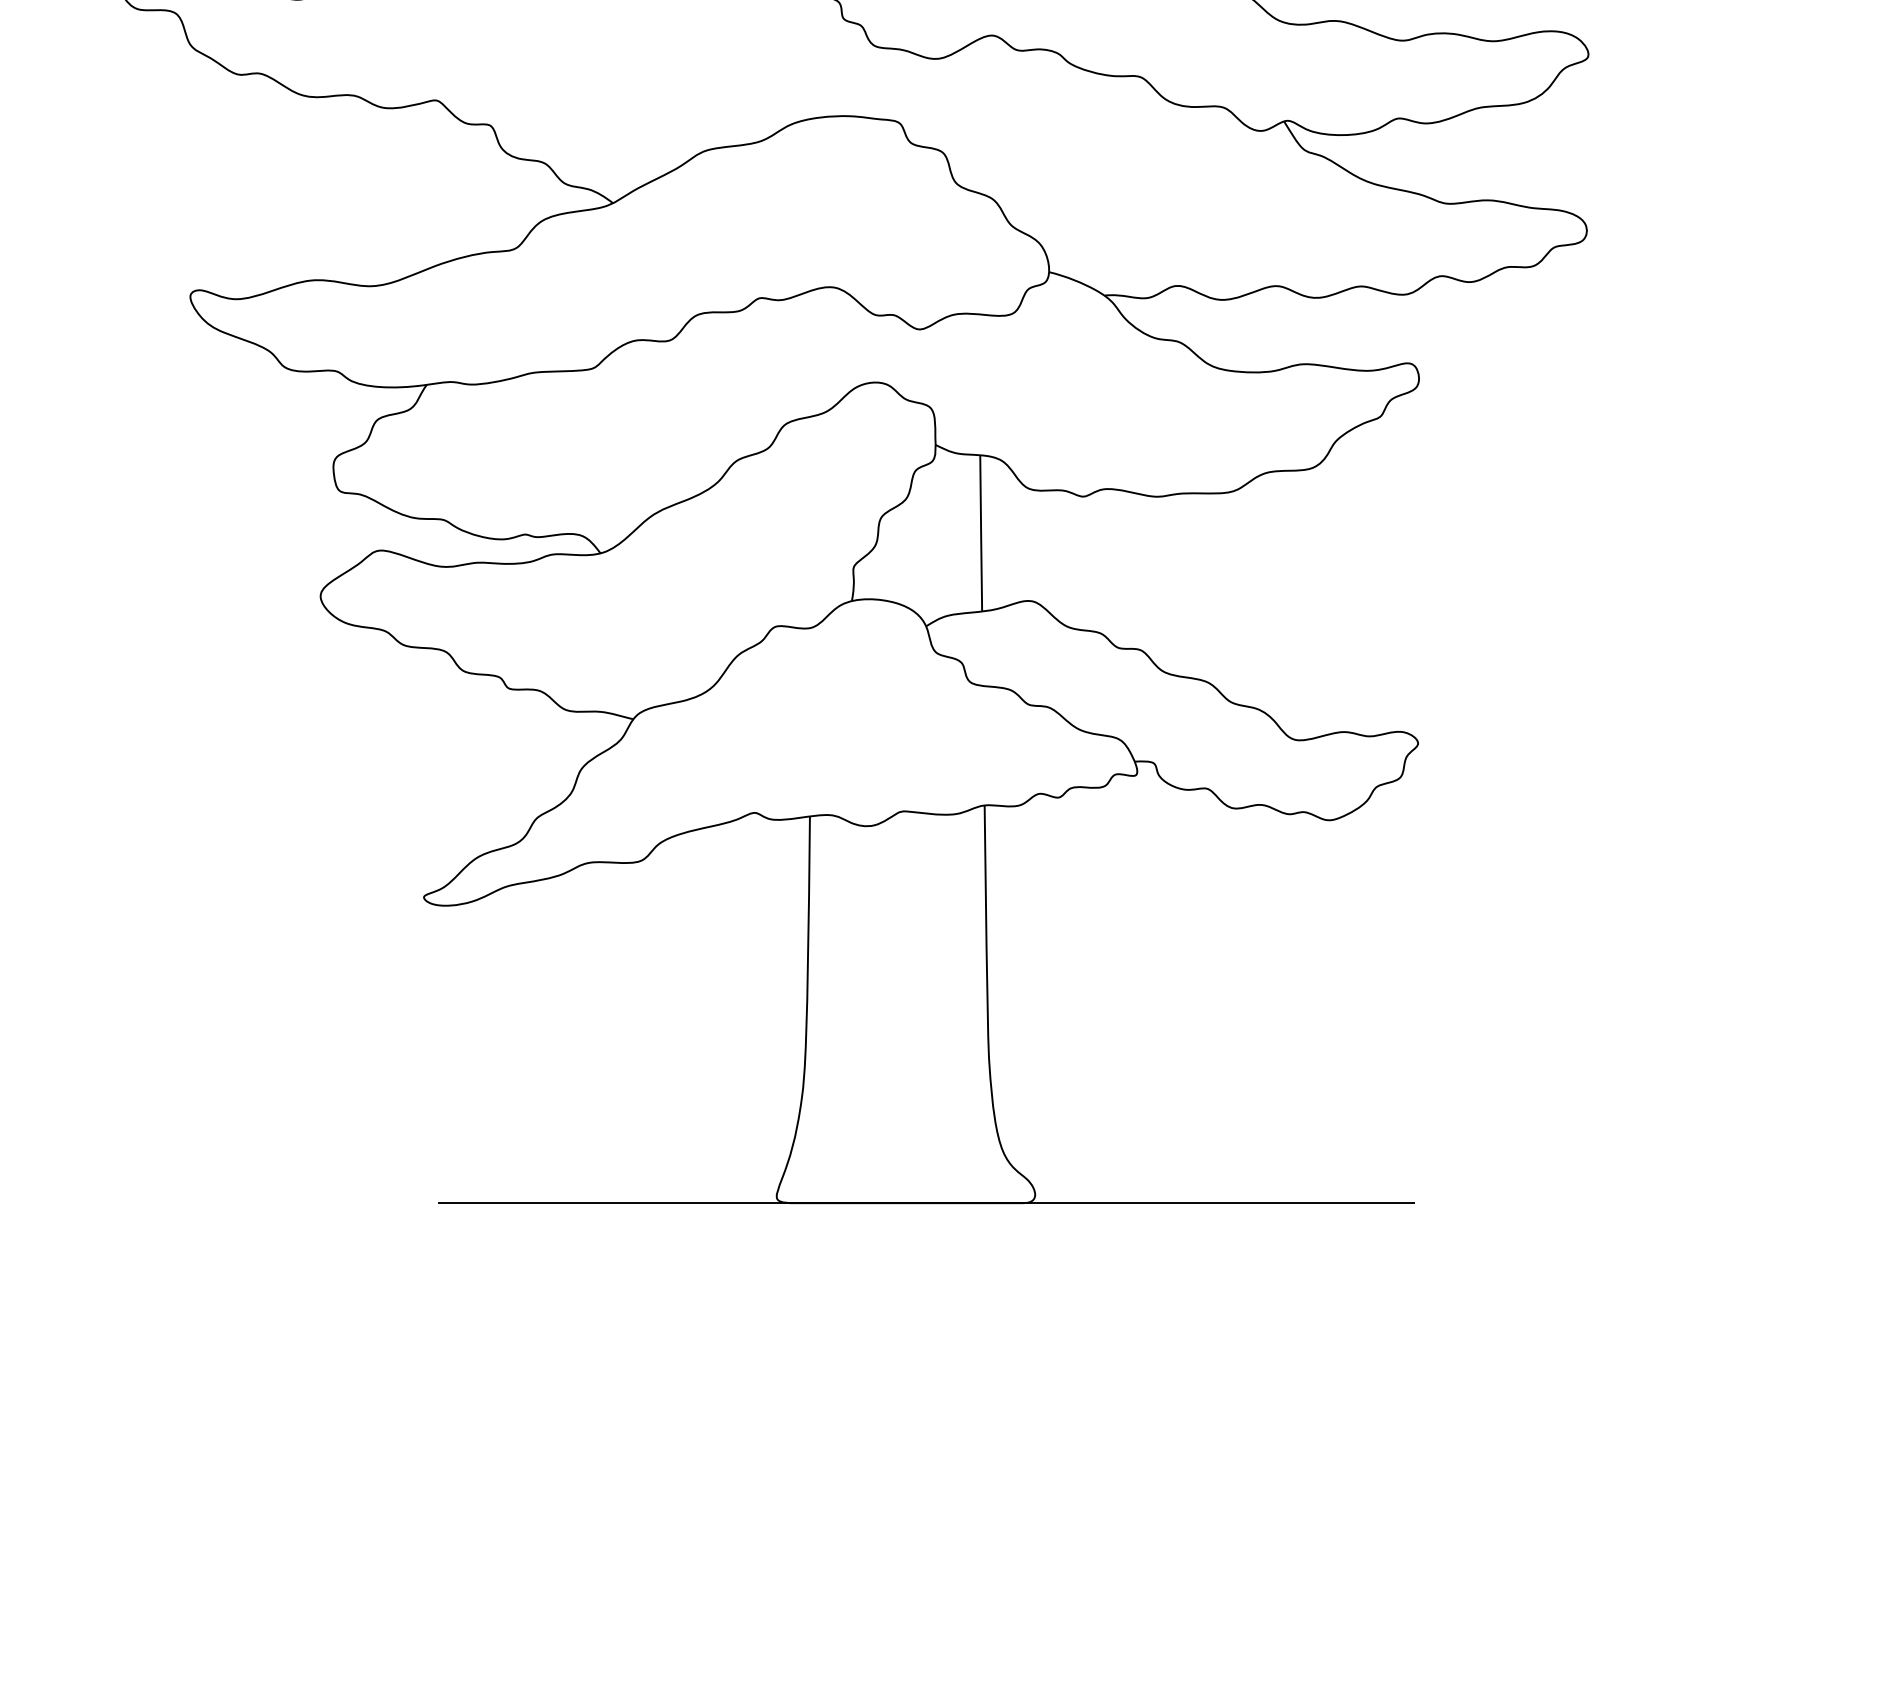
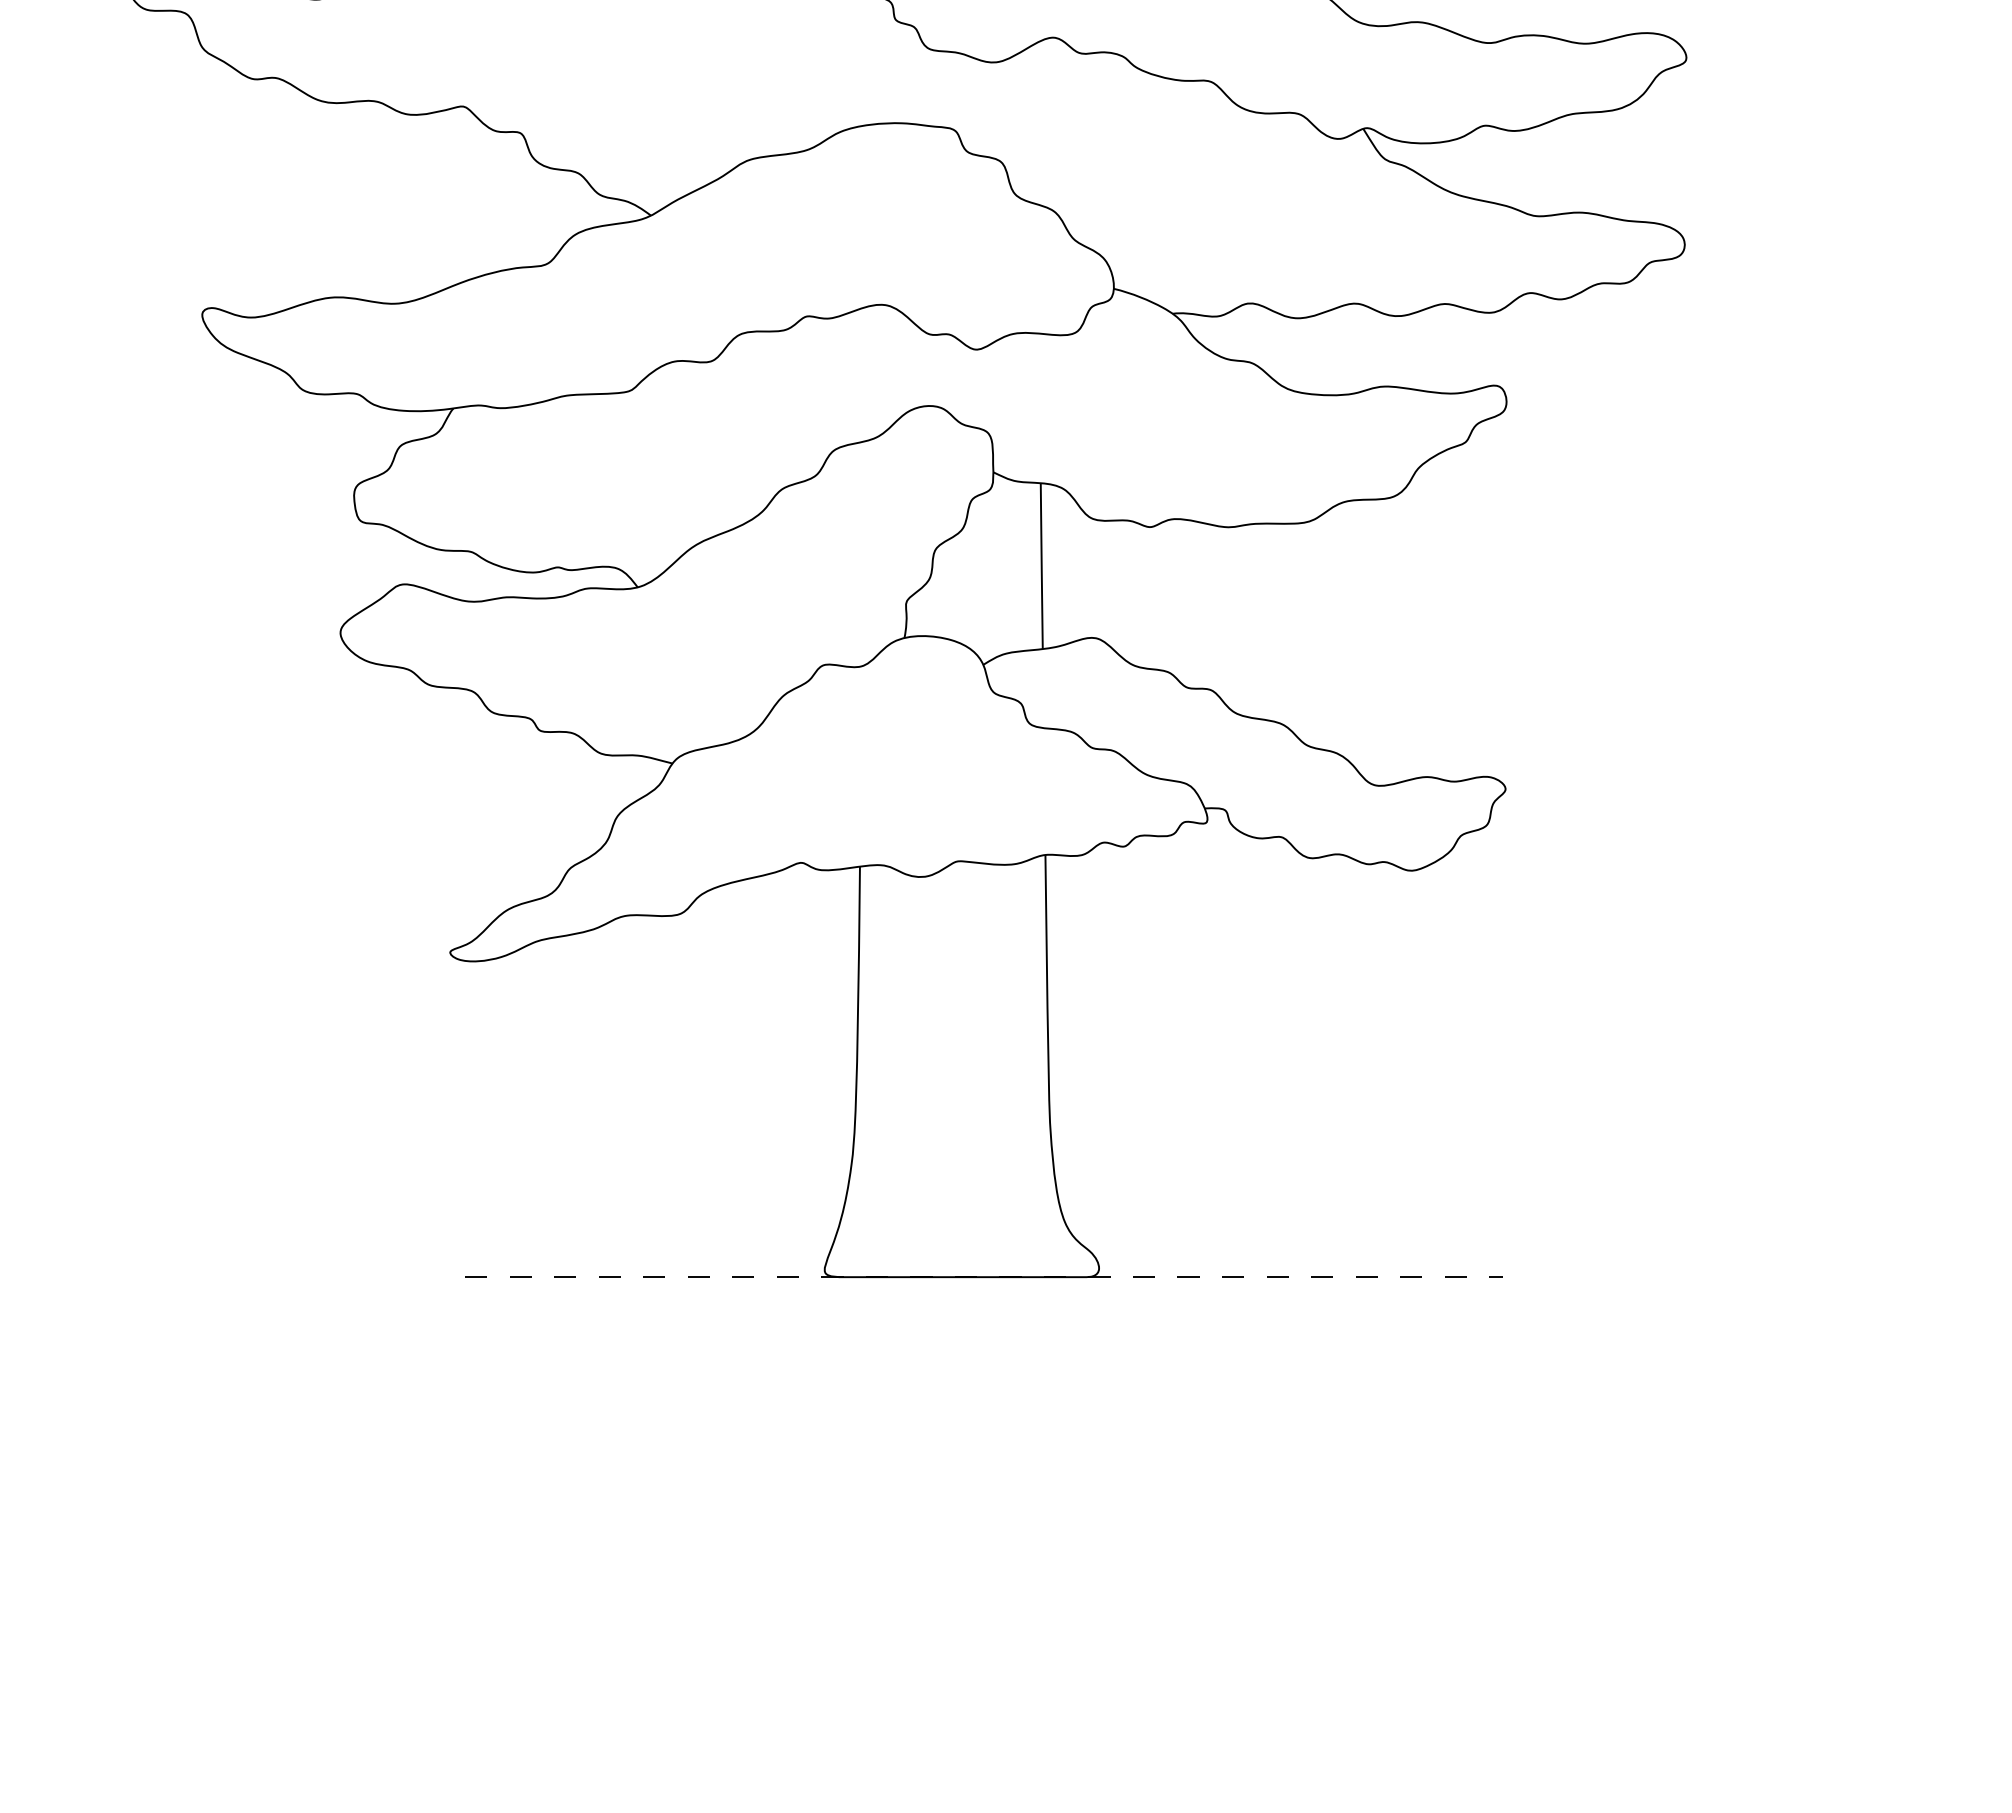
line: (926, 1203) -> (983, 1277), solid -> dashed

